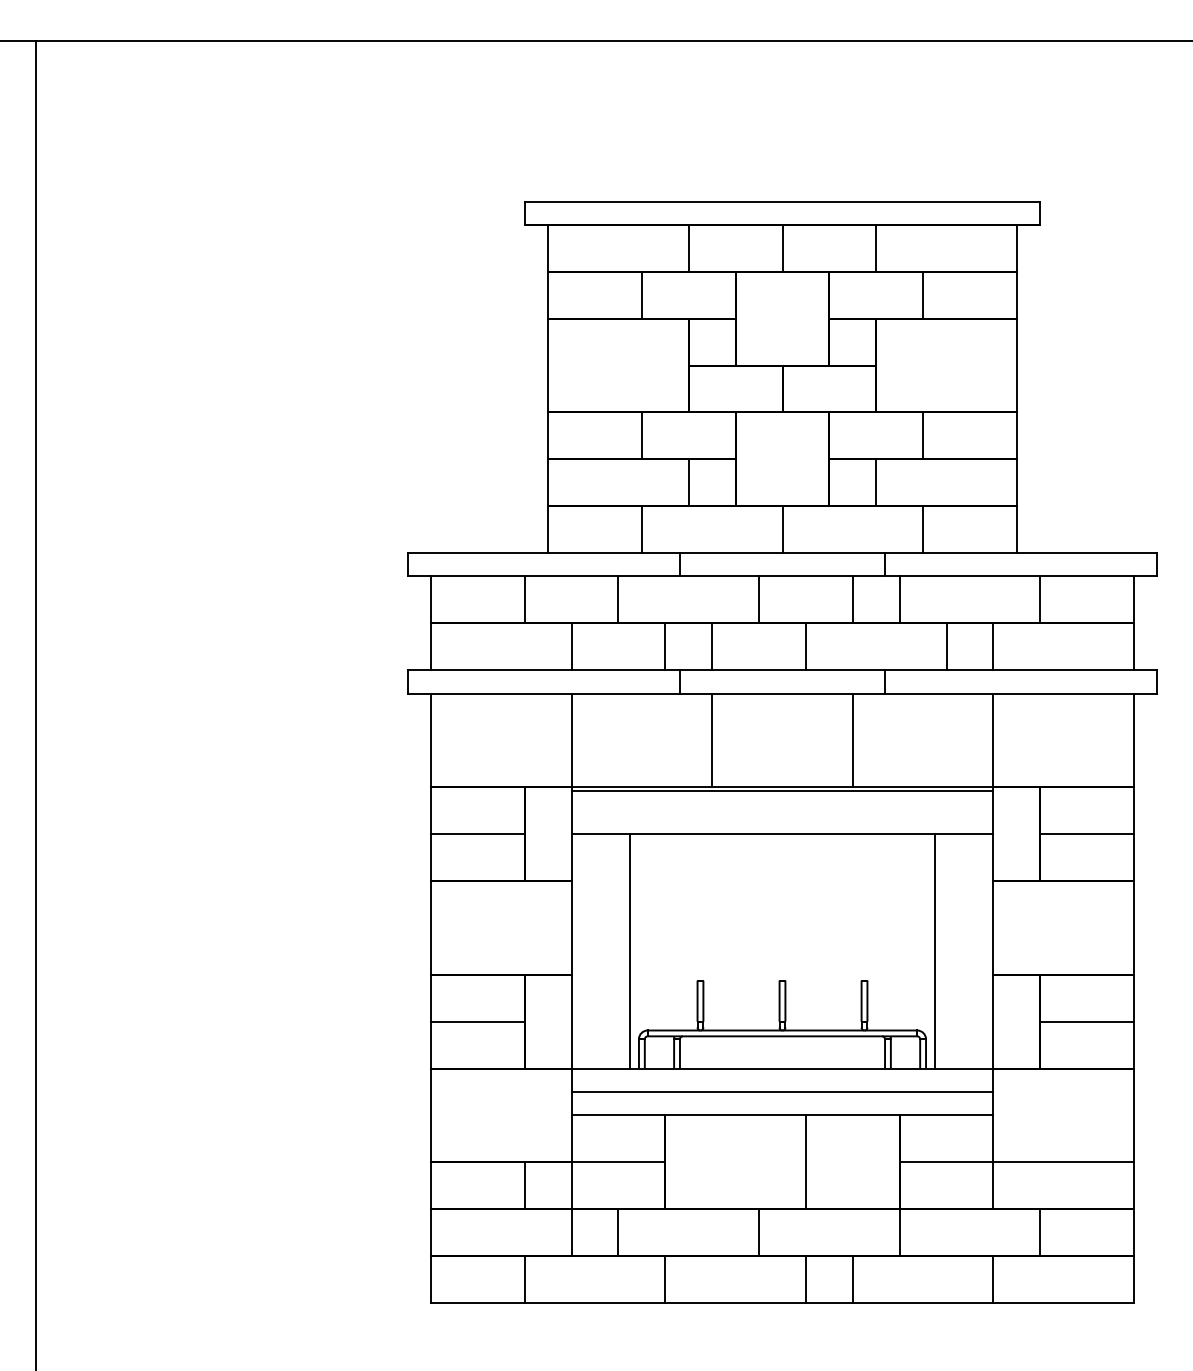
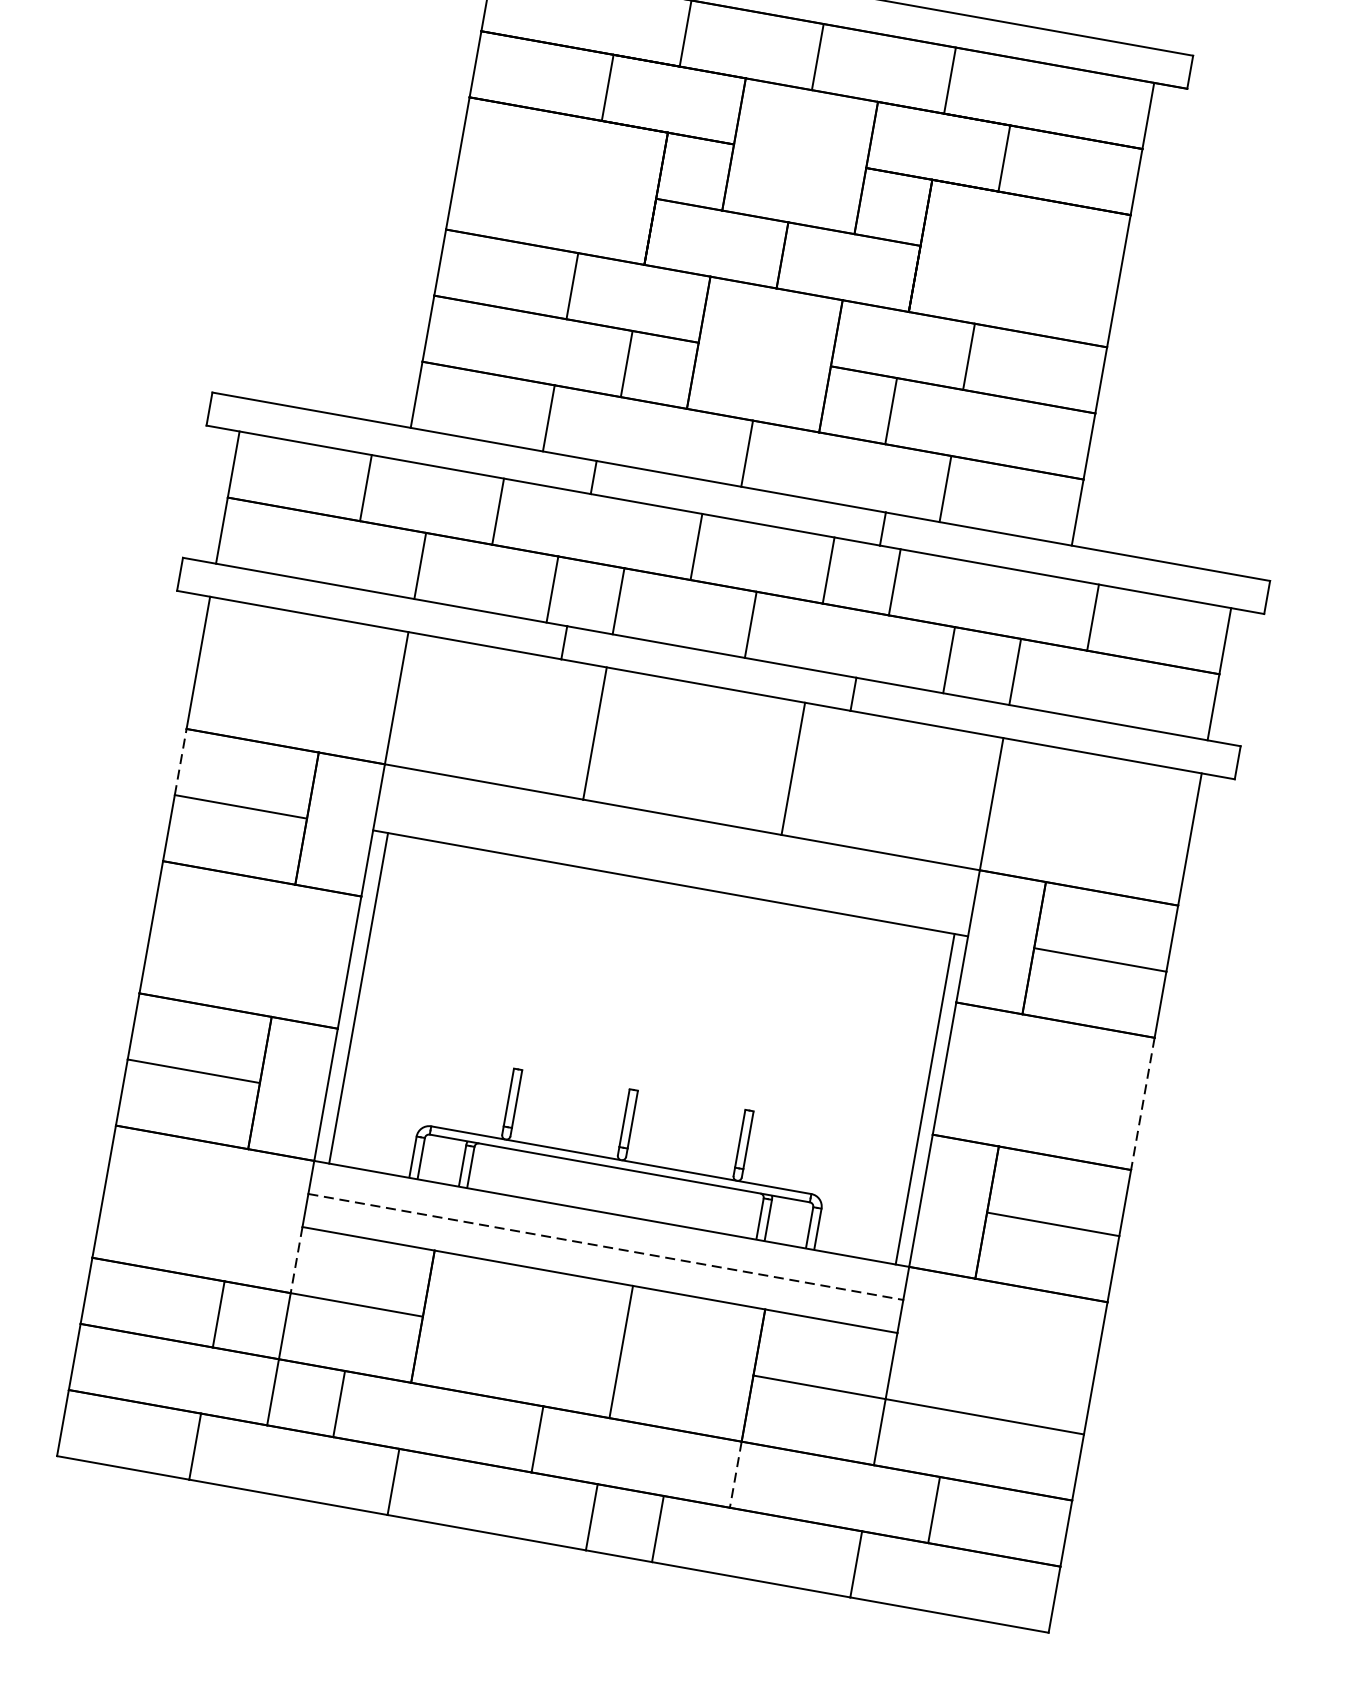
line: (782, 791) -> (681, 823), removed
line: (431, 810) -> (181, 761), solid -> dashed
line: (1133, 927) -> (1142, 1103), solid -> dashed
line: (630, 951) -> (359, 998), moved
line: (934, 951) -> (924, 1099), moved
line: (782, 1092) -> (605, 1247), solid -> dashed
line: (571, 1139) -> (296, 1260), solid -> dashed
line: (899, 1233) -> (735, 1475), solid -> dashed

